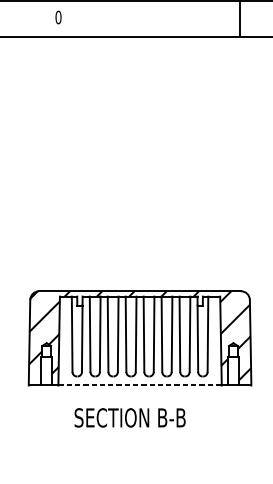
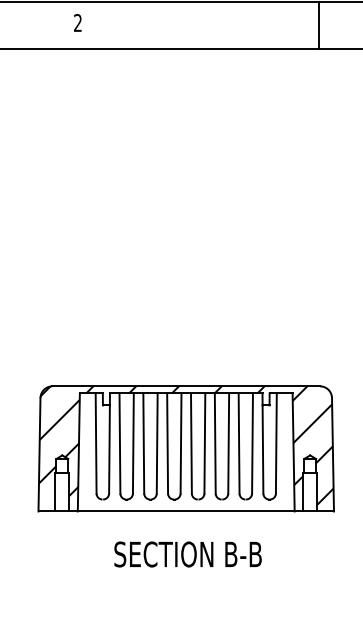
text: (58, 17) -> (78, 23), 0 -> 2
line: (140, 385) -> (186, 511), dashed -> solid
text: (129, 417) -> (187, 554), moved

